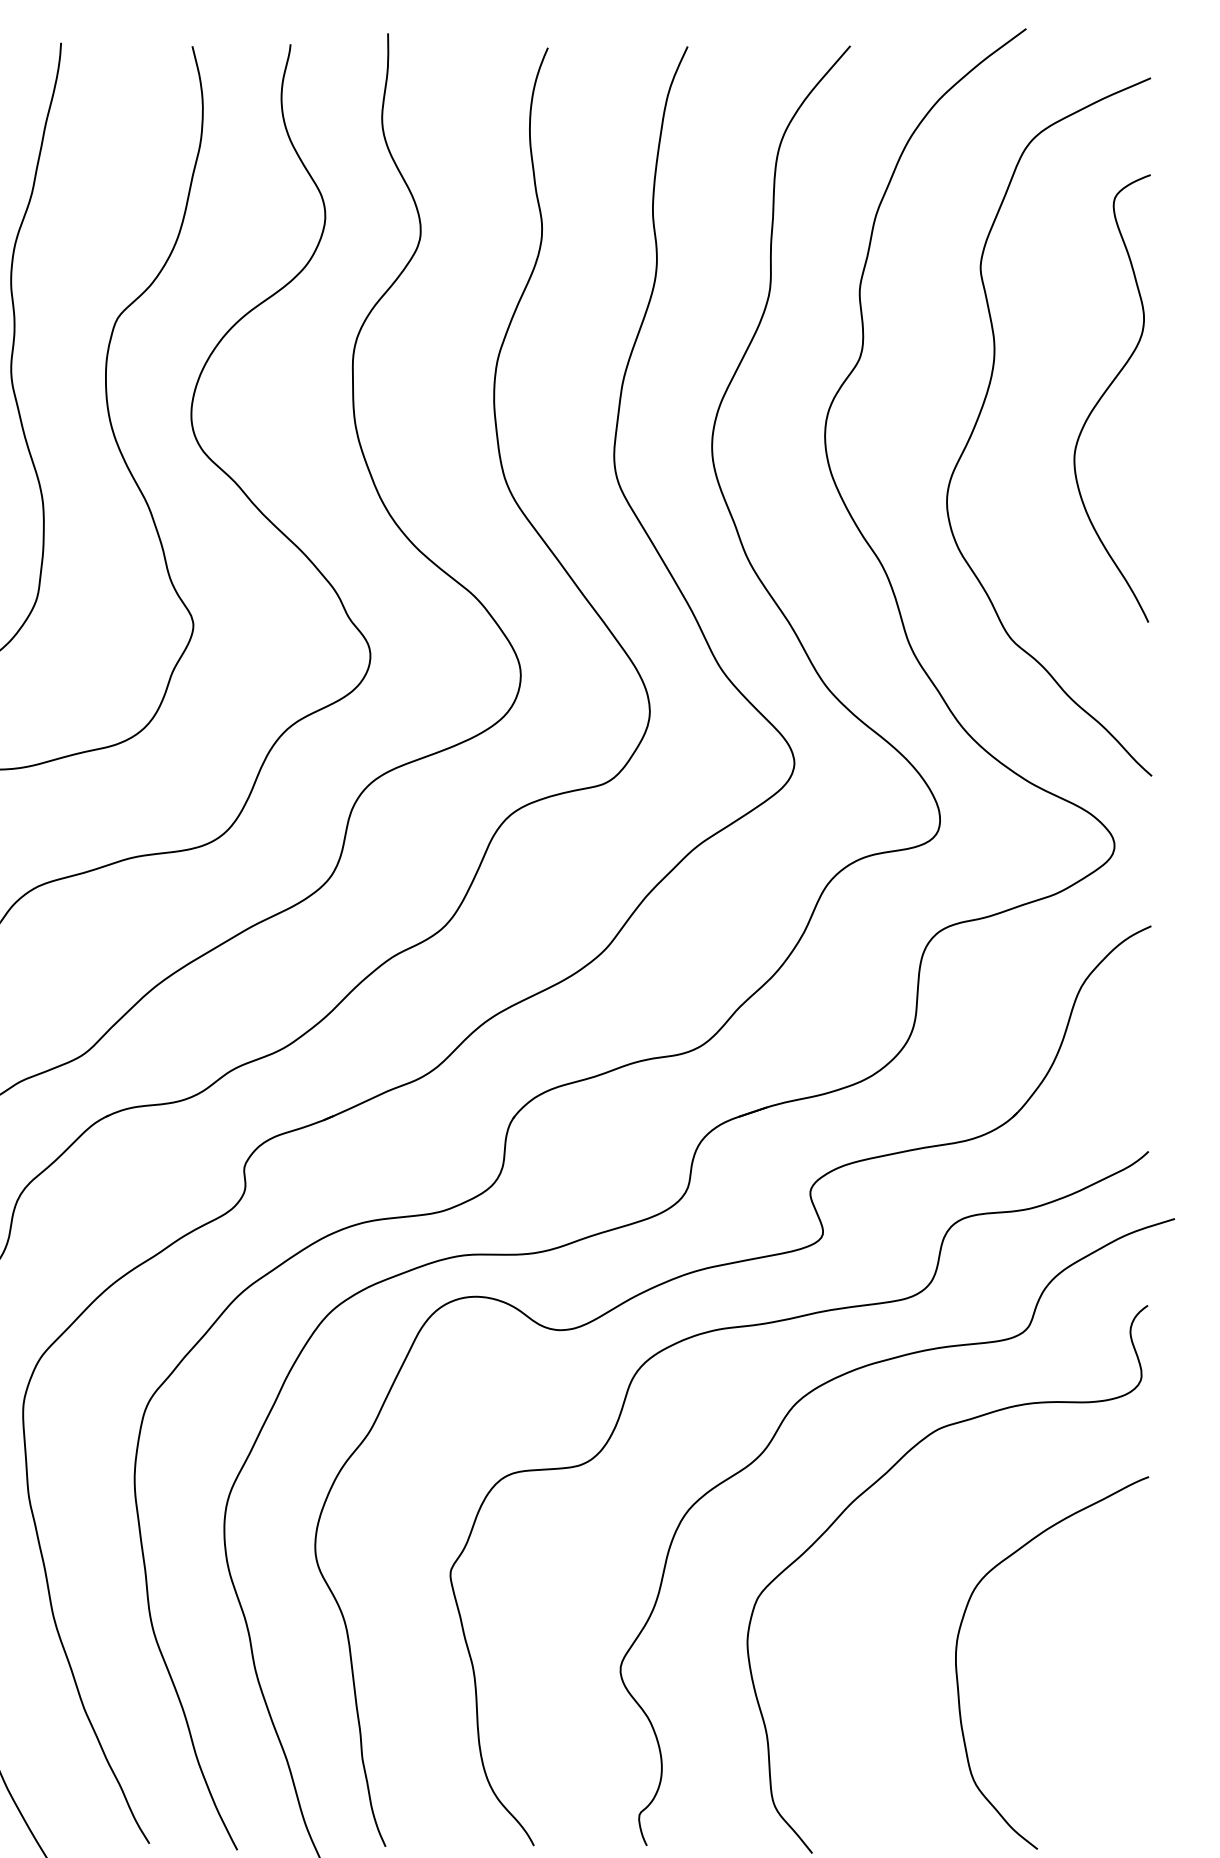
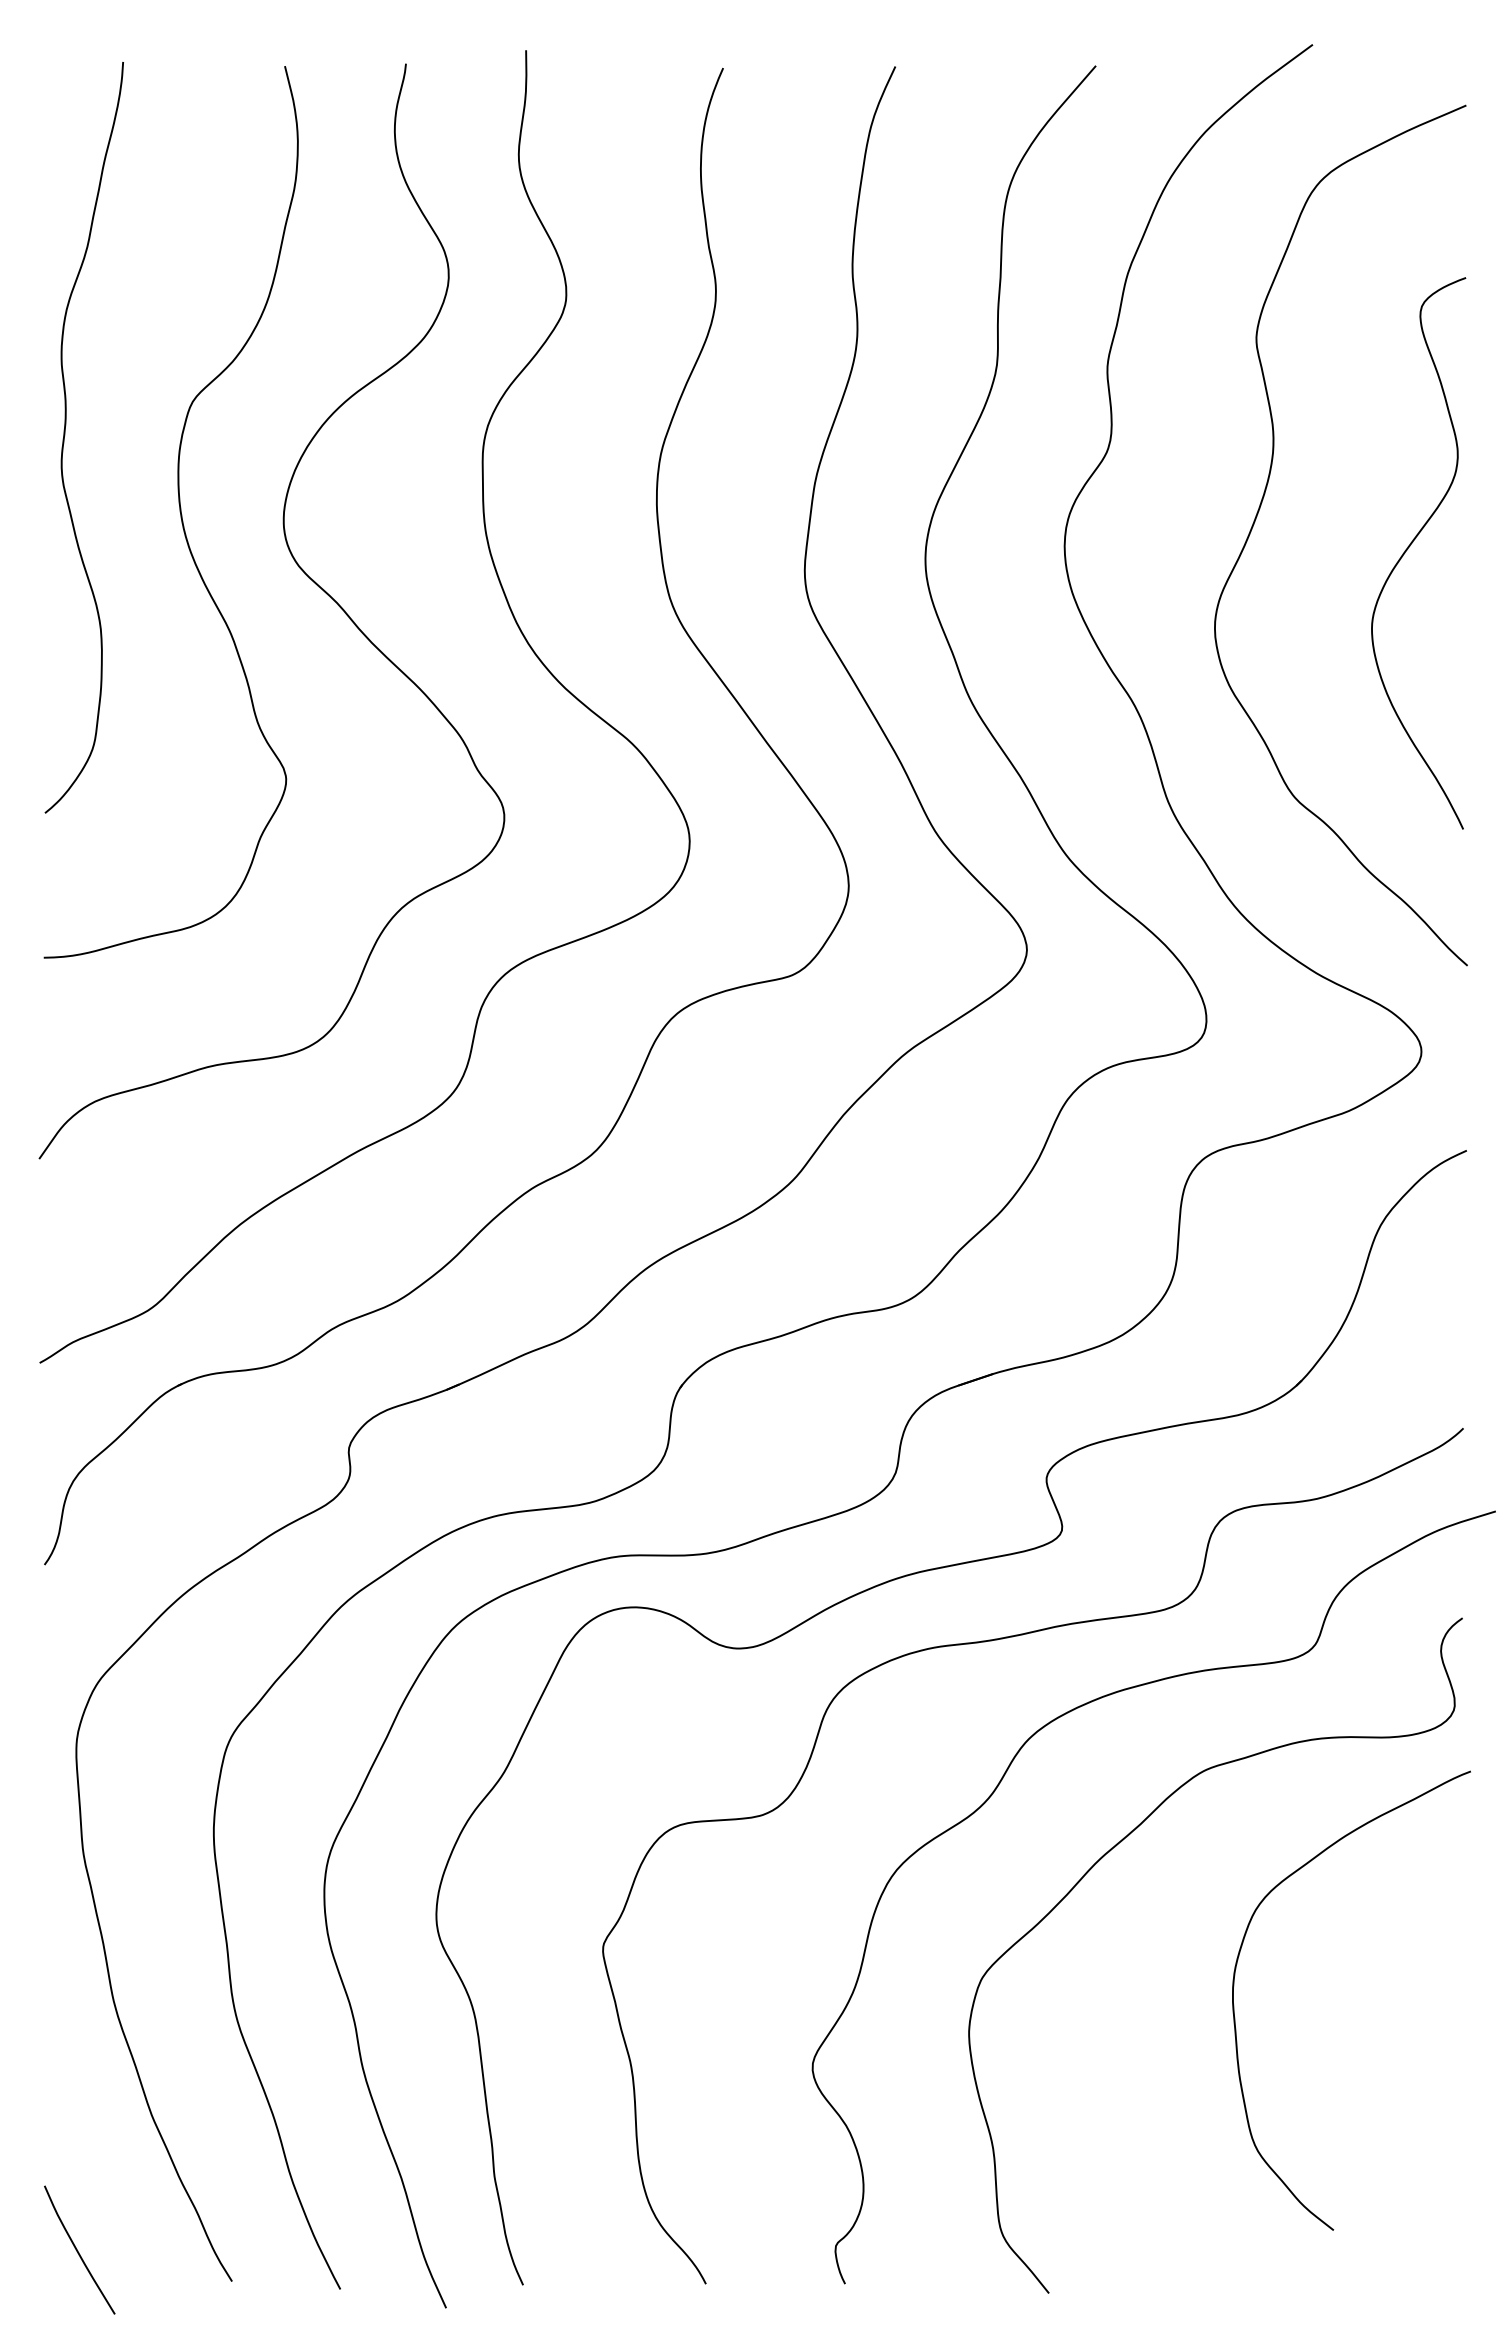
curve: (1105, 392) -> (1410, 546), moved
curve: (957, 1666) -> (1234, 2005), moved

